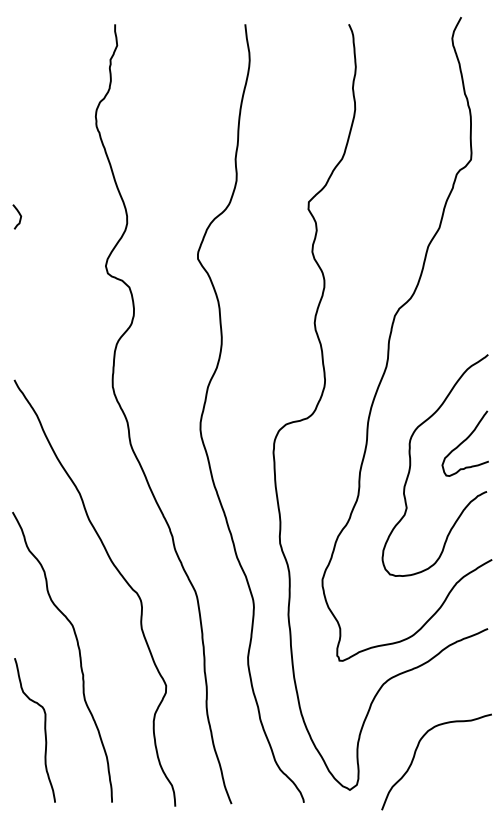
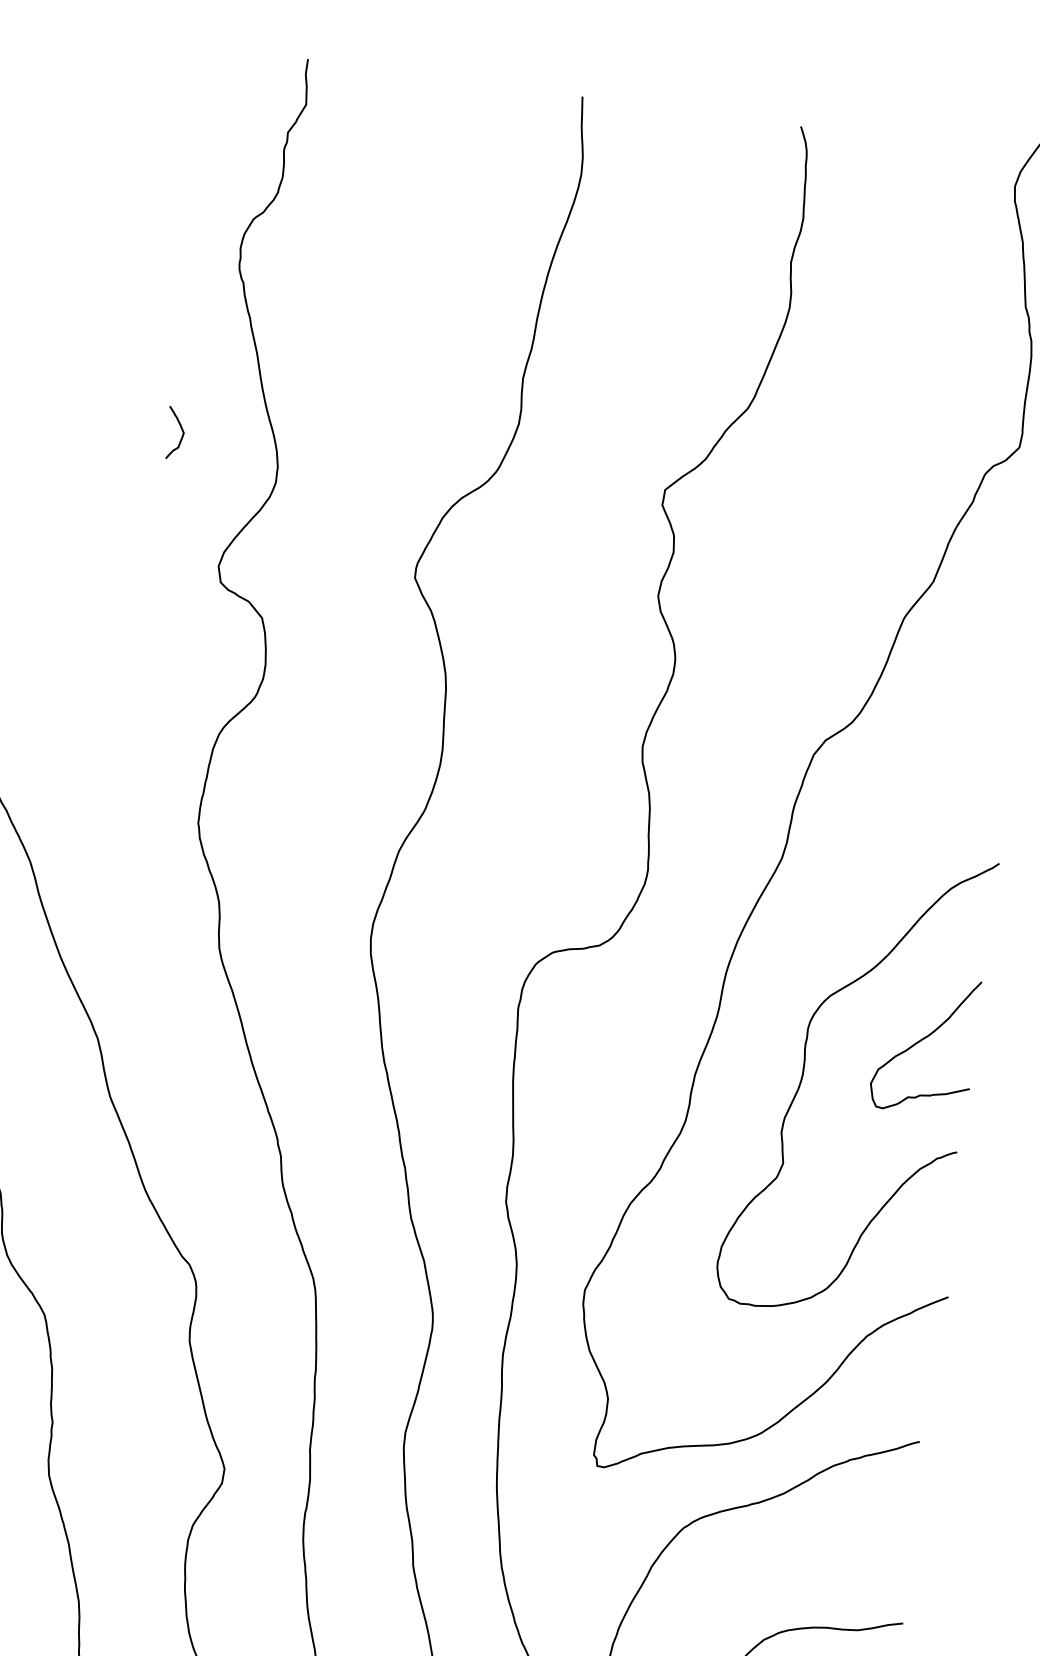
curve: (19, 215) -> (180, 430), moved

